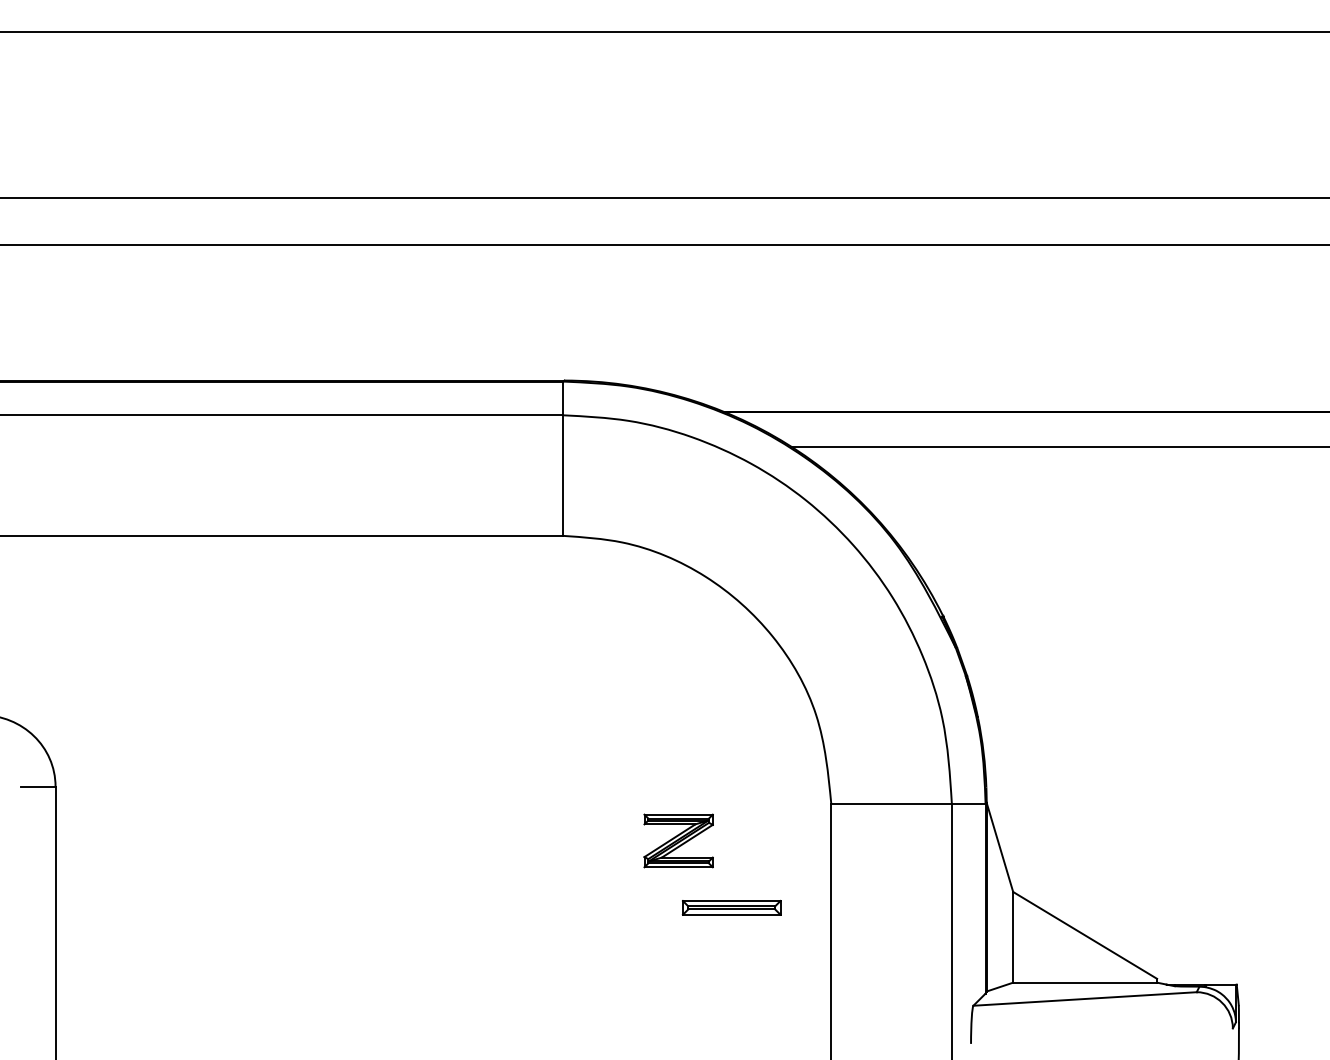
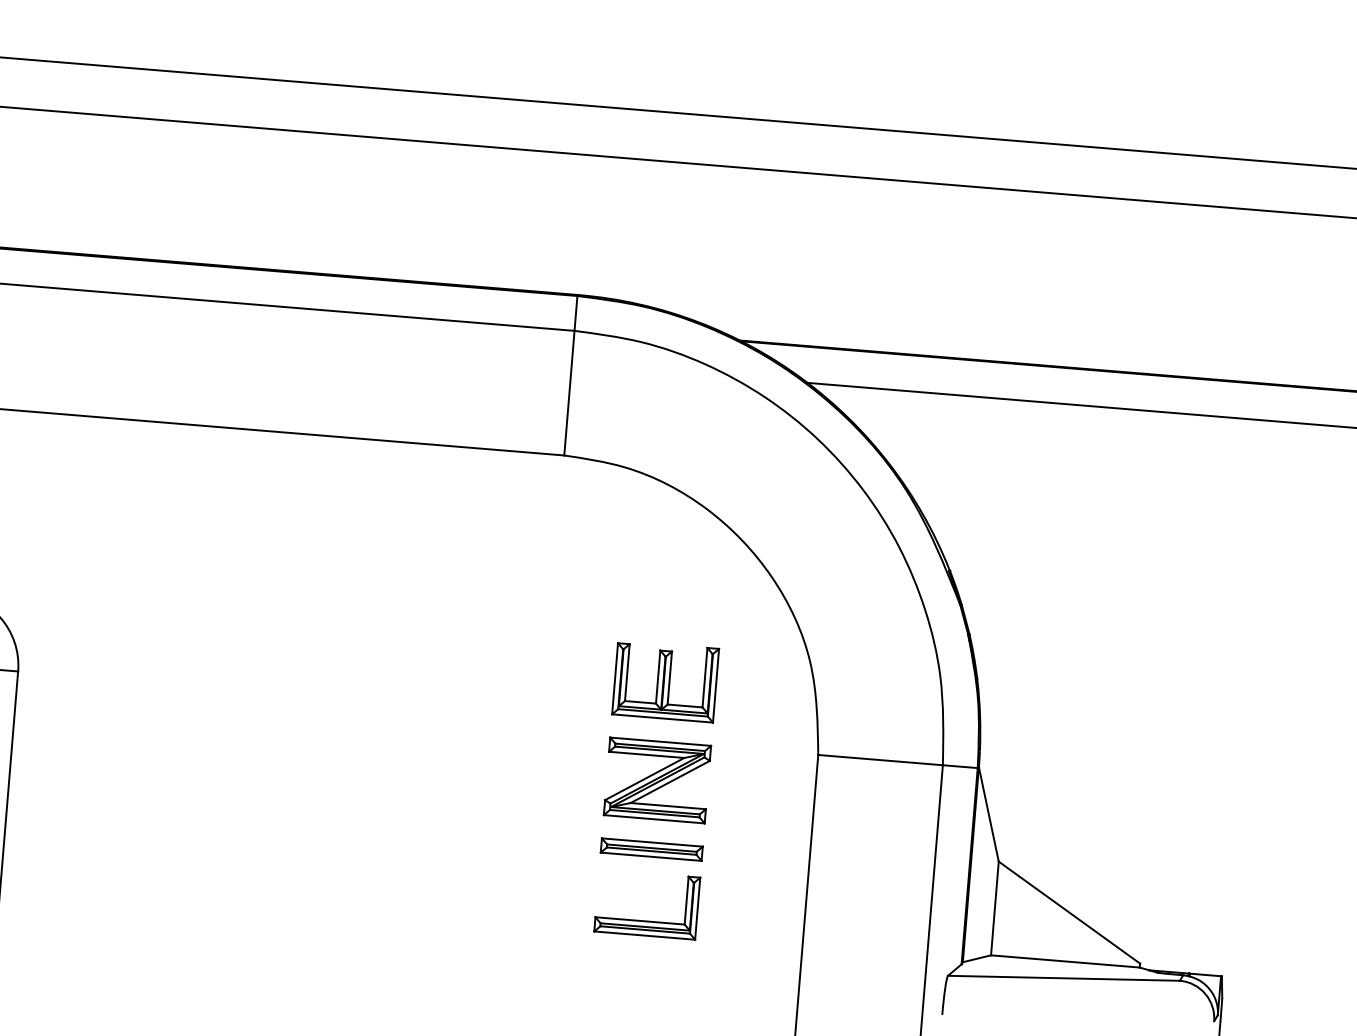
part: (678, 744) -> (665, 680), added
part: (678, 840) -> (657, 779), size x1.43
part: (731, 907) -> (651, 849), moved
part: (678, 976) -> (645, 920), added

